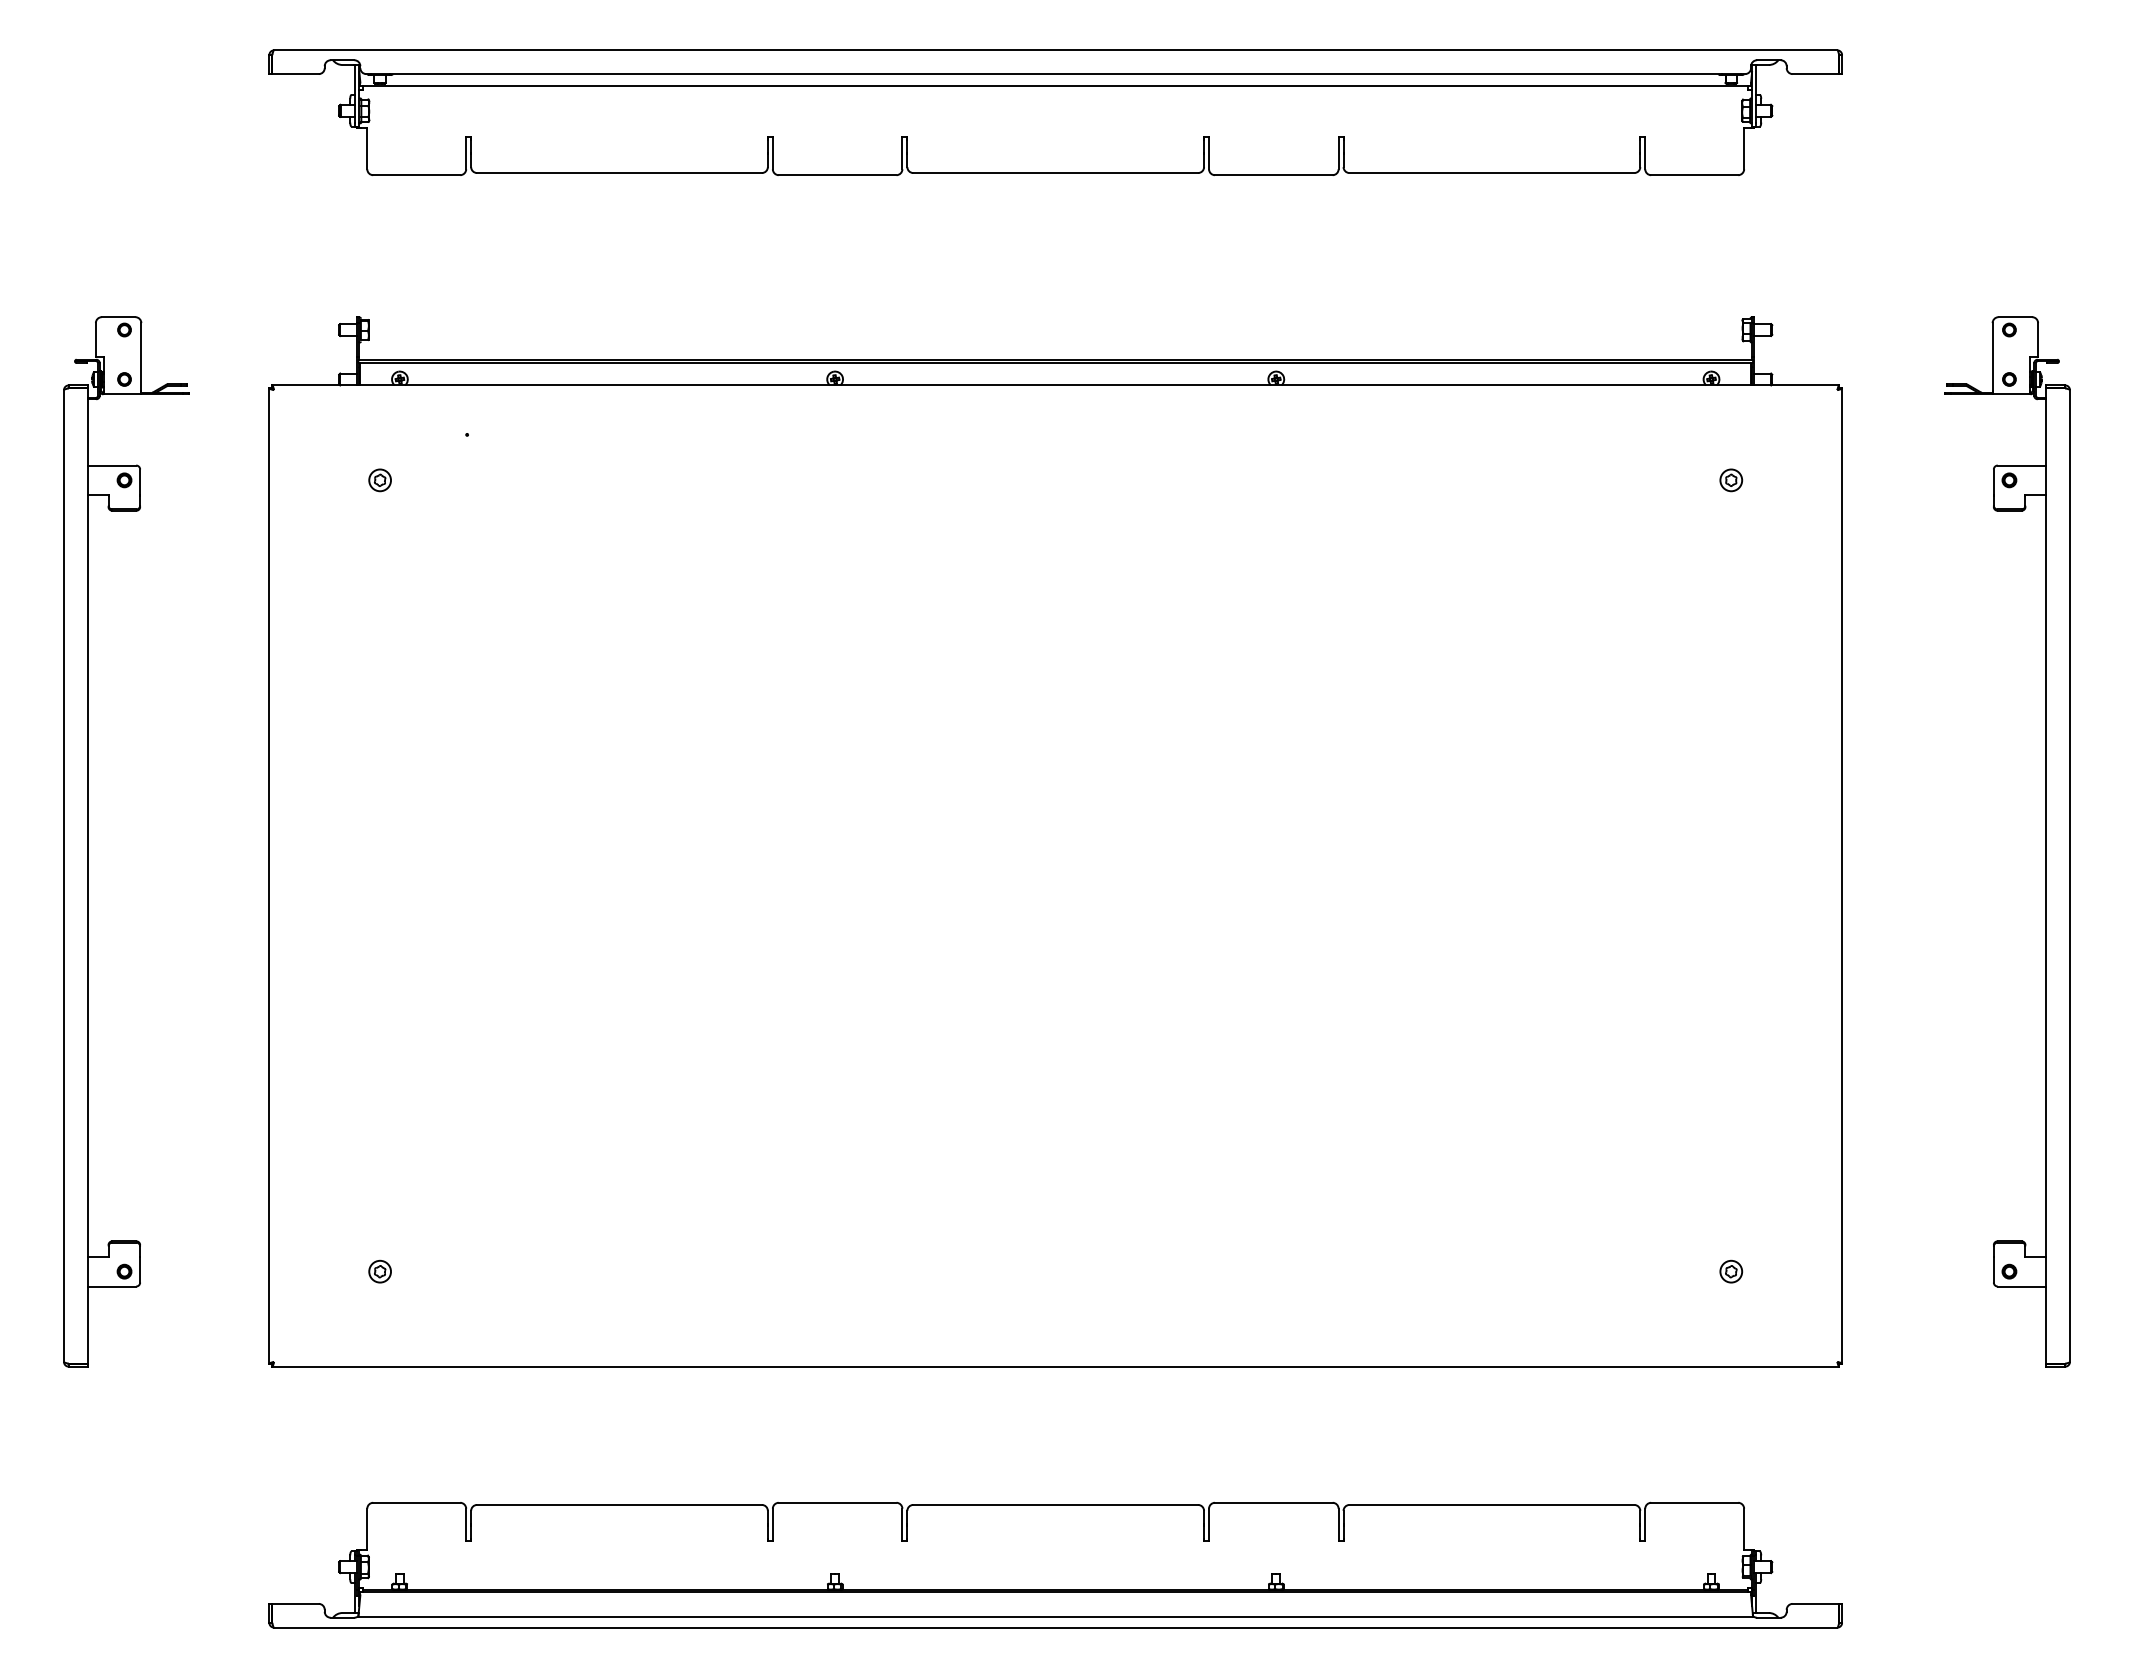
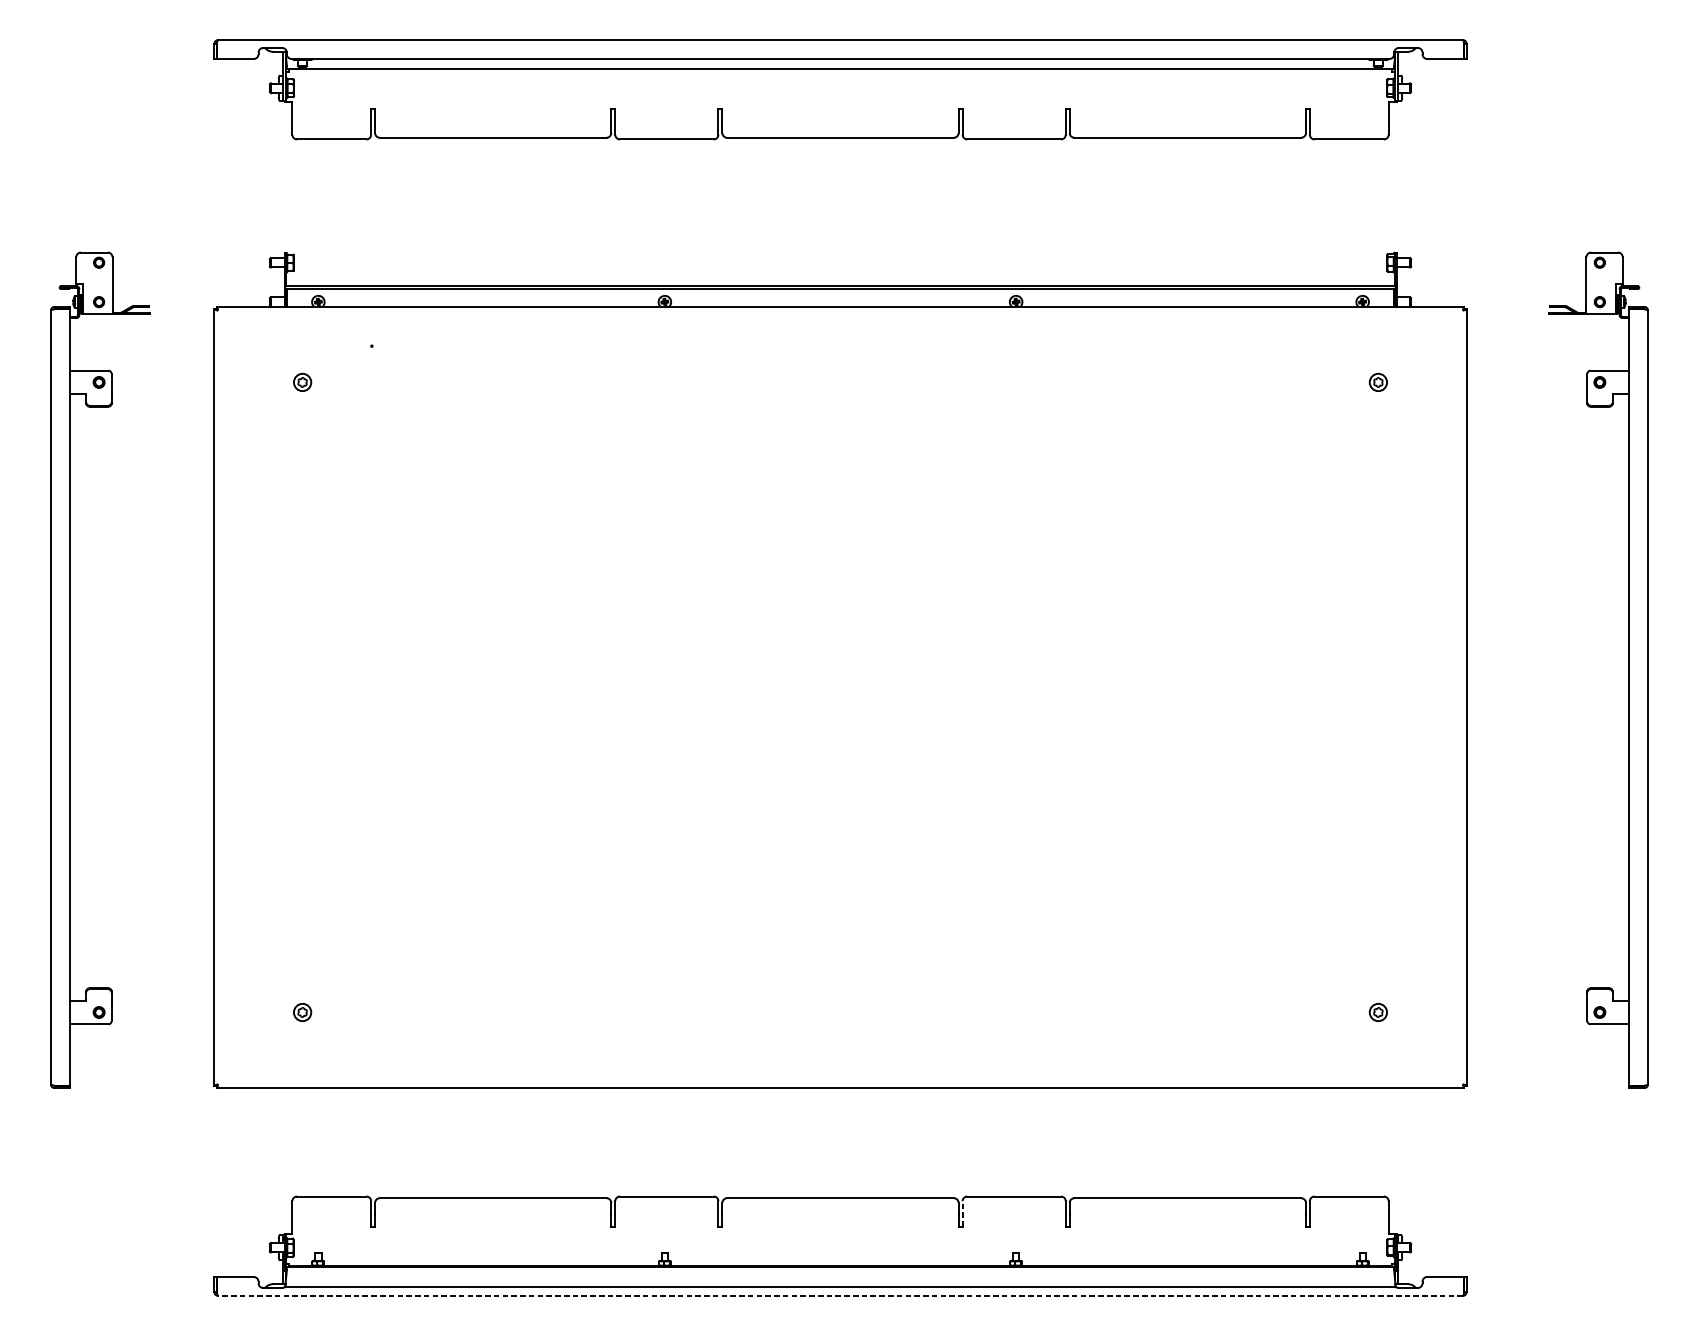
line: (1209, 1524) -> (962, 1213), solid -> dashed
line: (1055, 1627) -> (840, 1295), solid -> dashed

